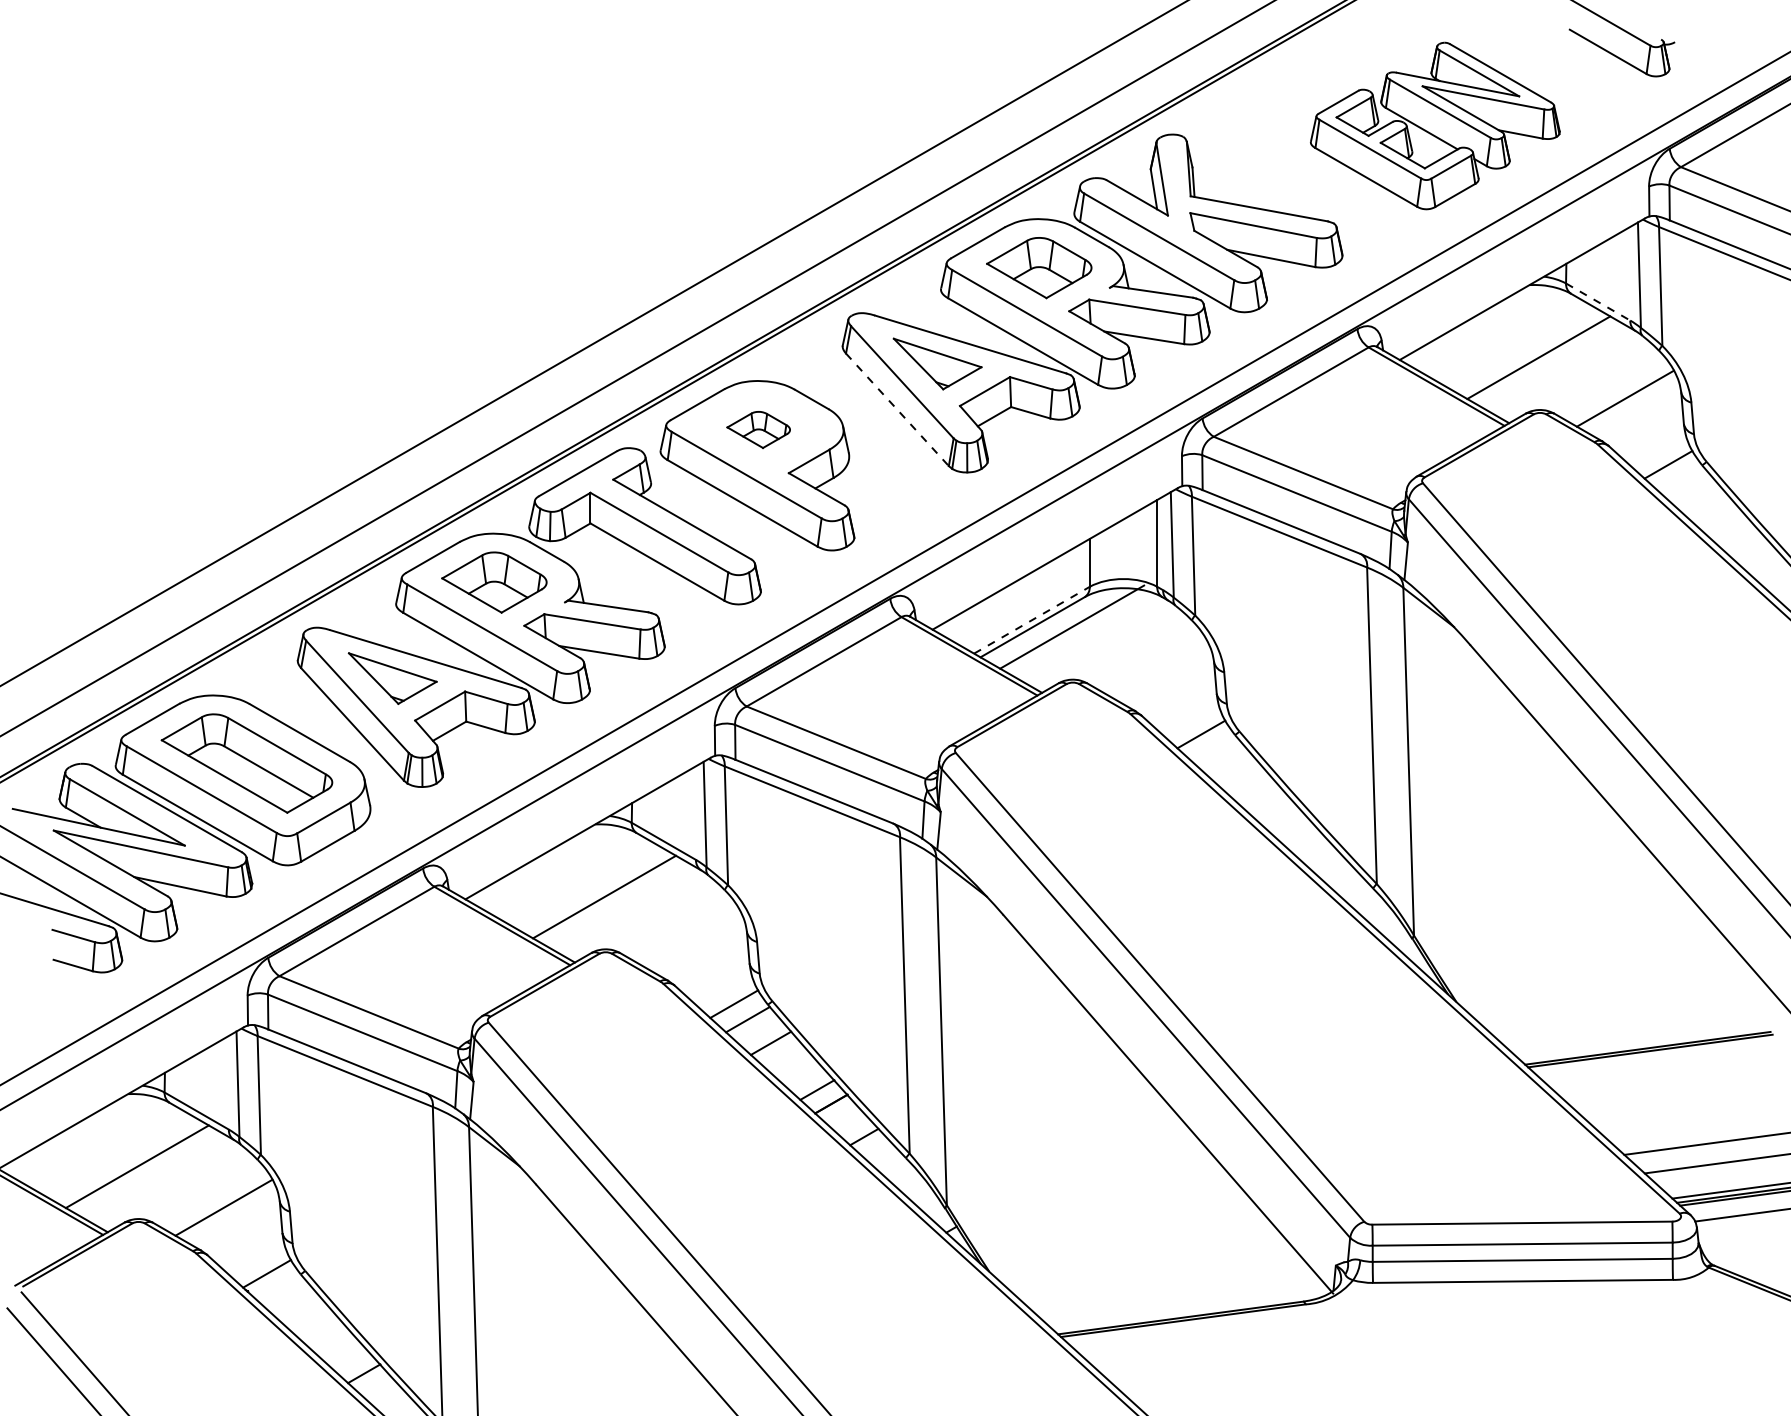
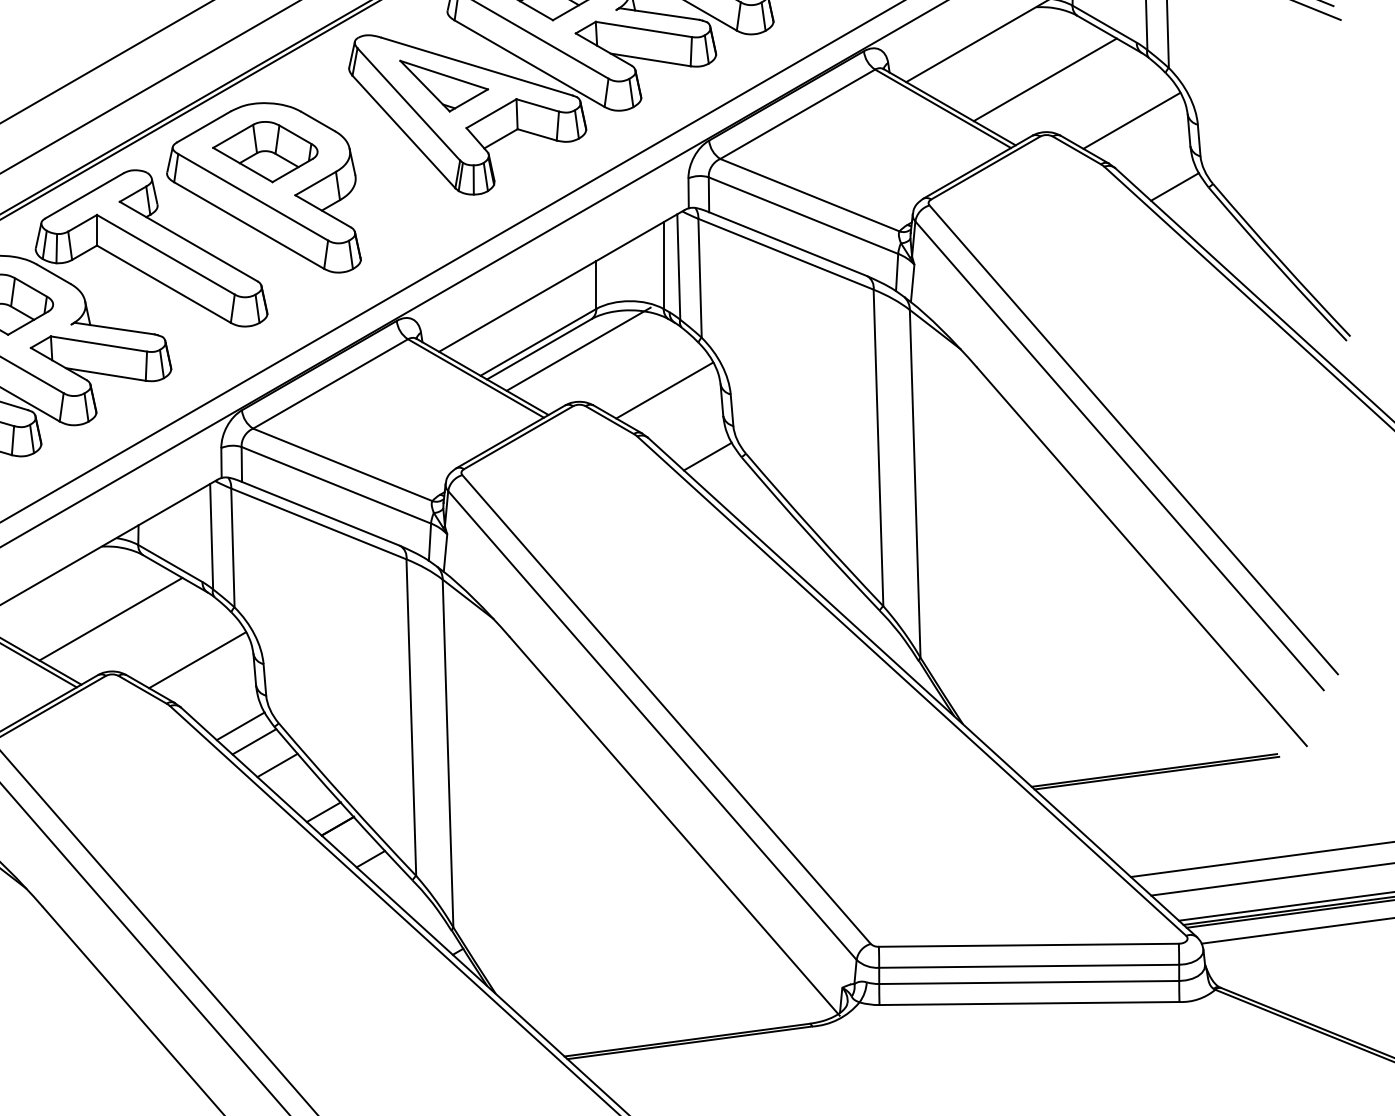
line: (1598, 302) -> (1105, 24), dashed -> solid
line: (897, 410) -> (404, 132), dashed -> solid
part: (758, 429) -> (265, 151), size x1.67
line: (1031, 620) -> (538, 342), dashed -> solid
line: (1157, 668) -> (664, 390), added
line: (690, 938) -> (197, 660), added

